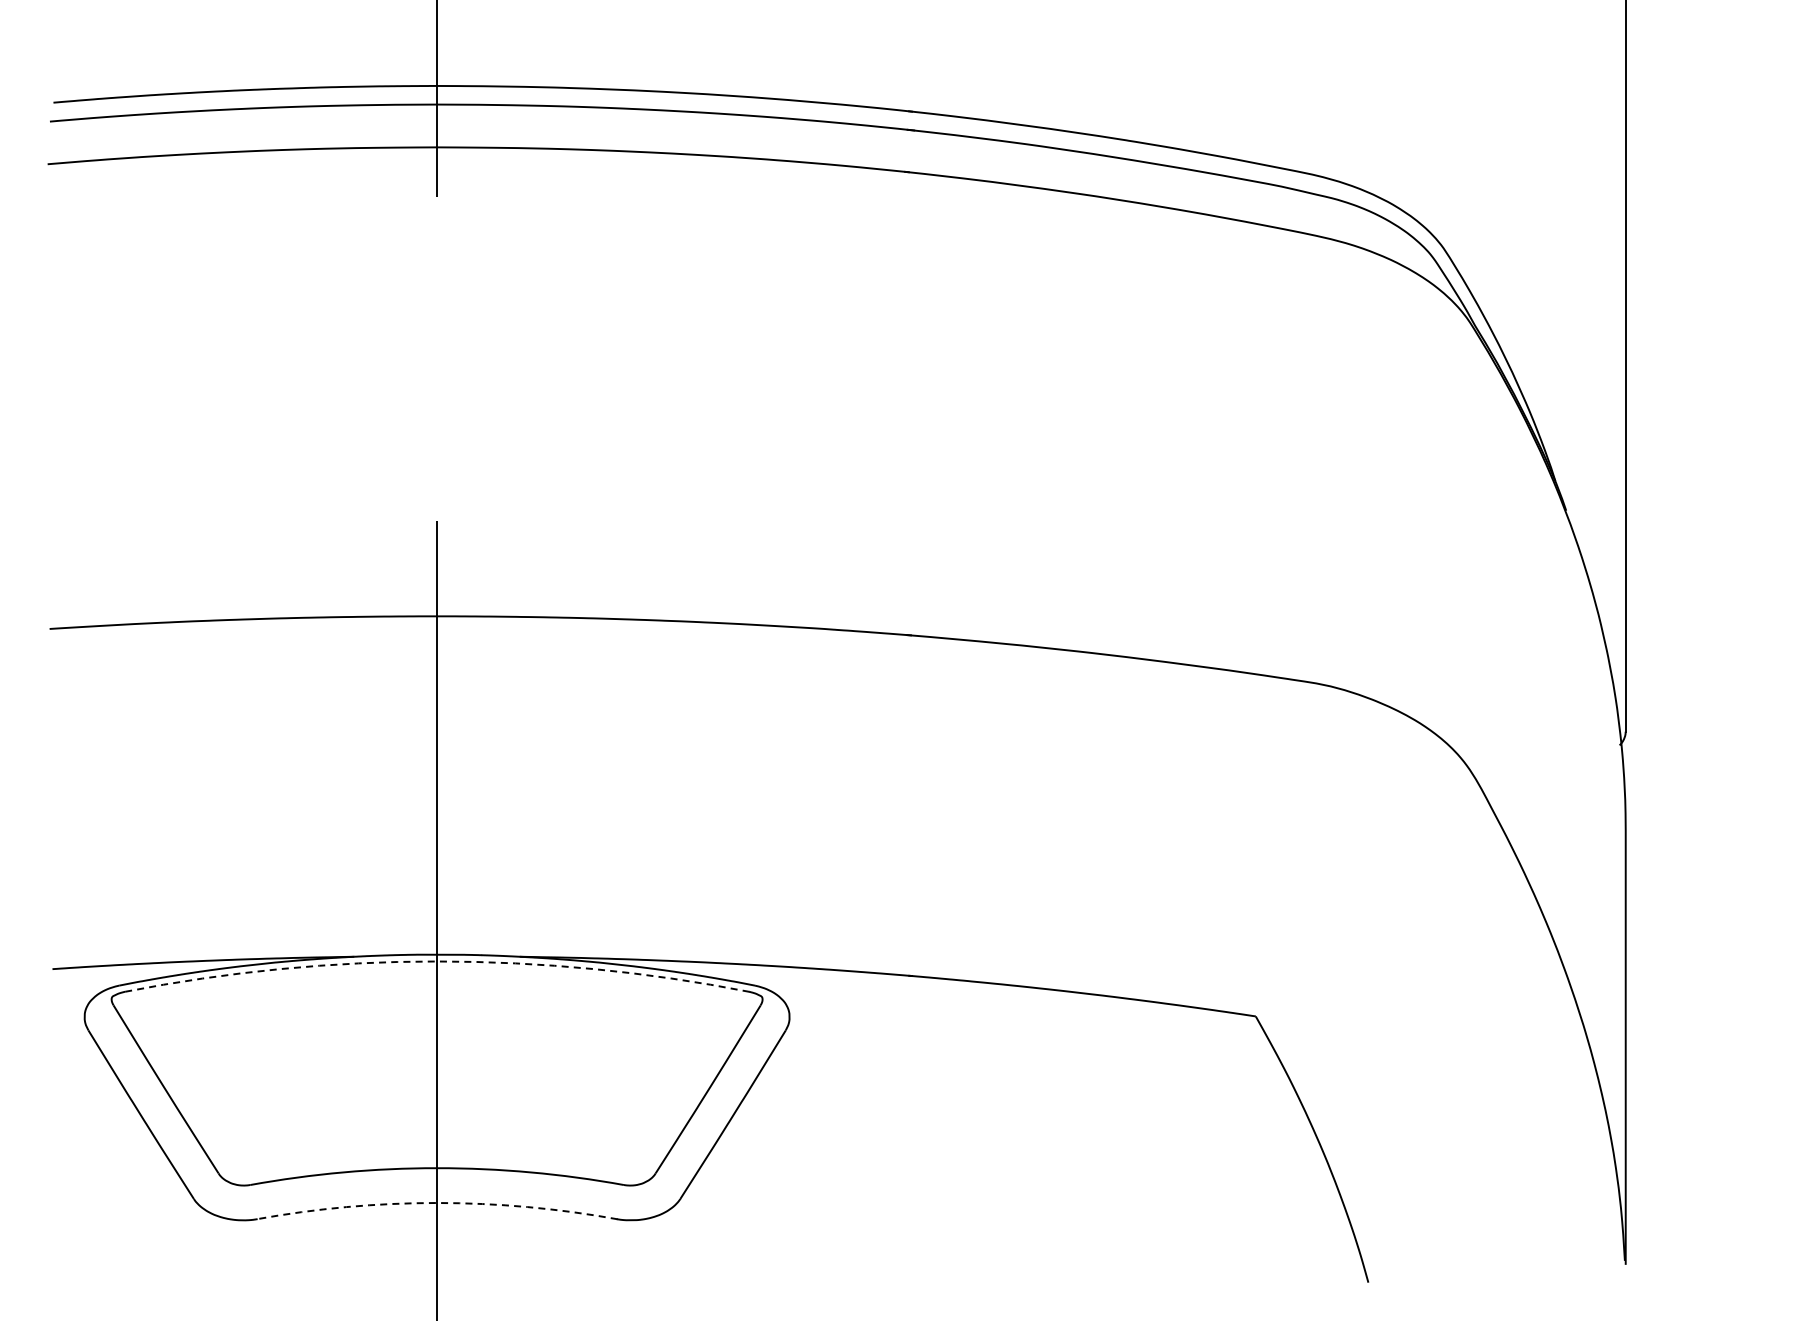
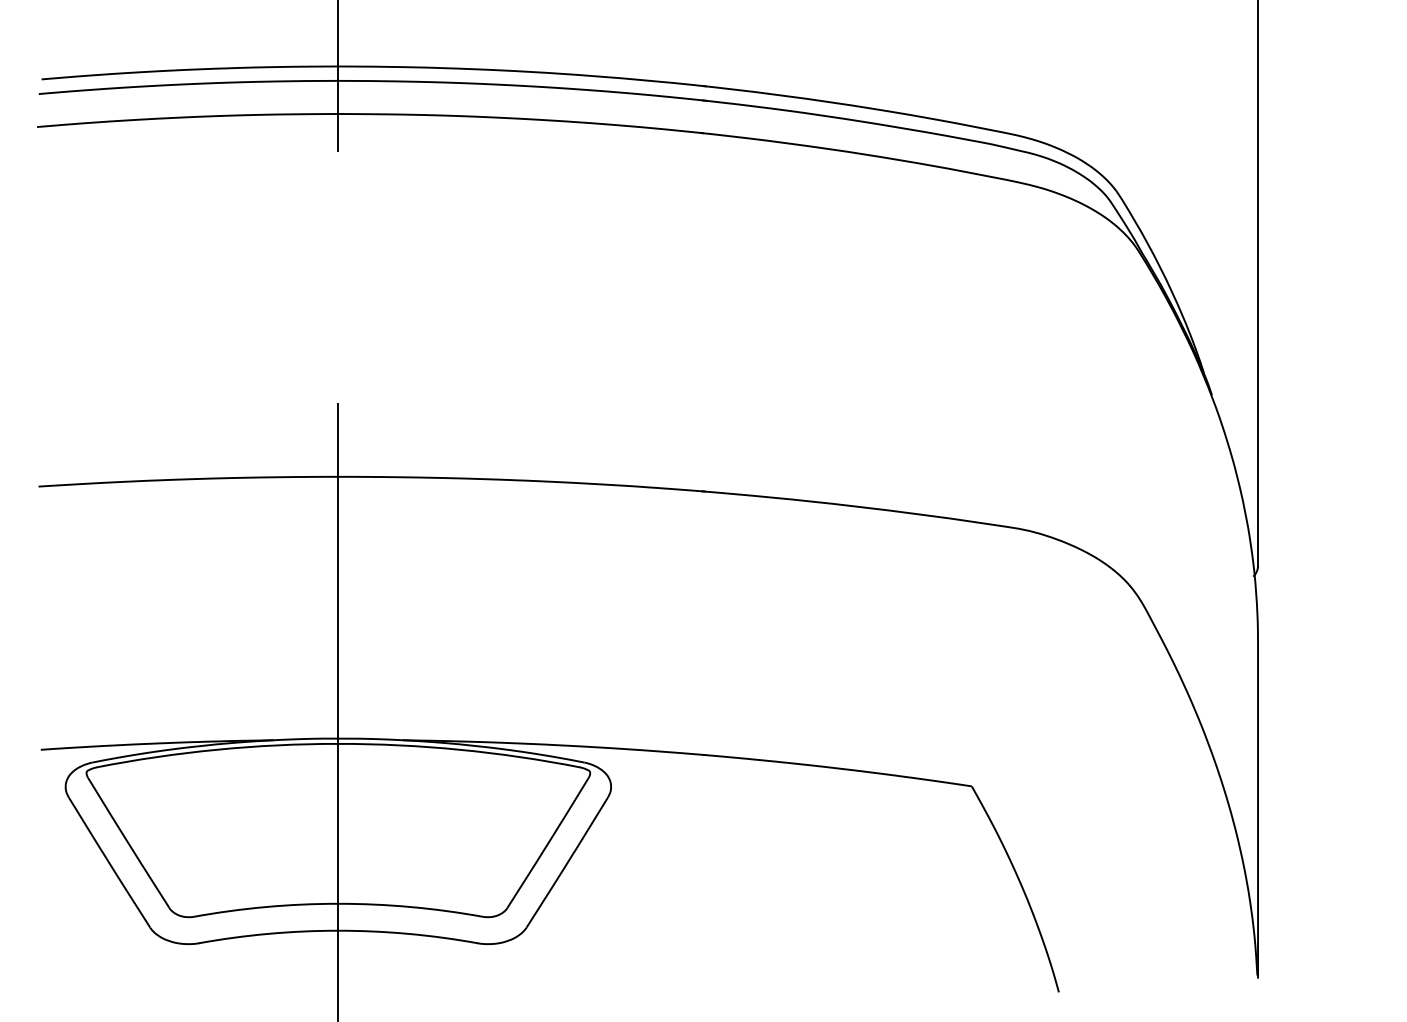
arc: (437, 961) -> (338, 743), dashed -> solid
arc: (437, 1202) -> (338, 930), dashed -> solid

